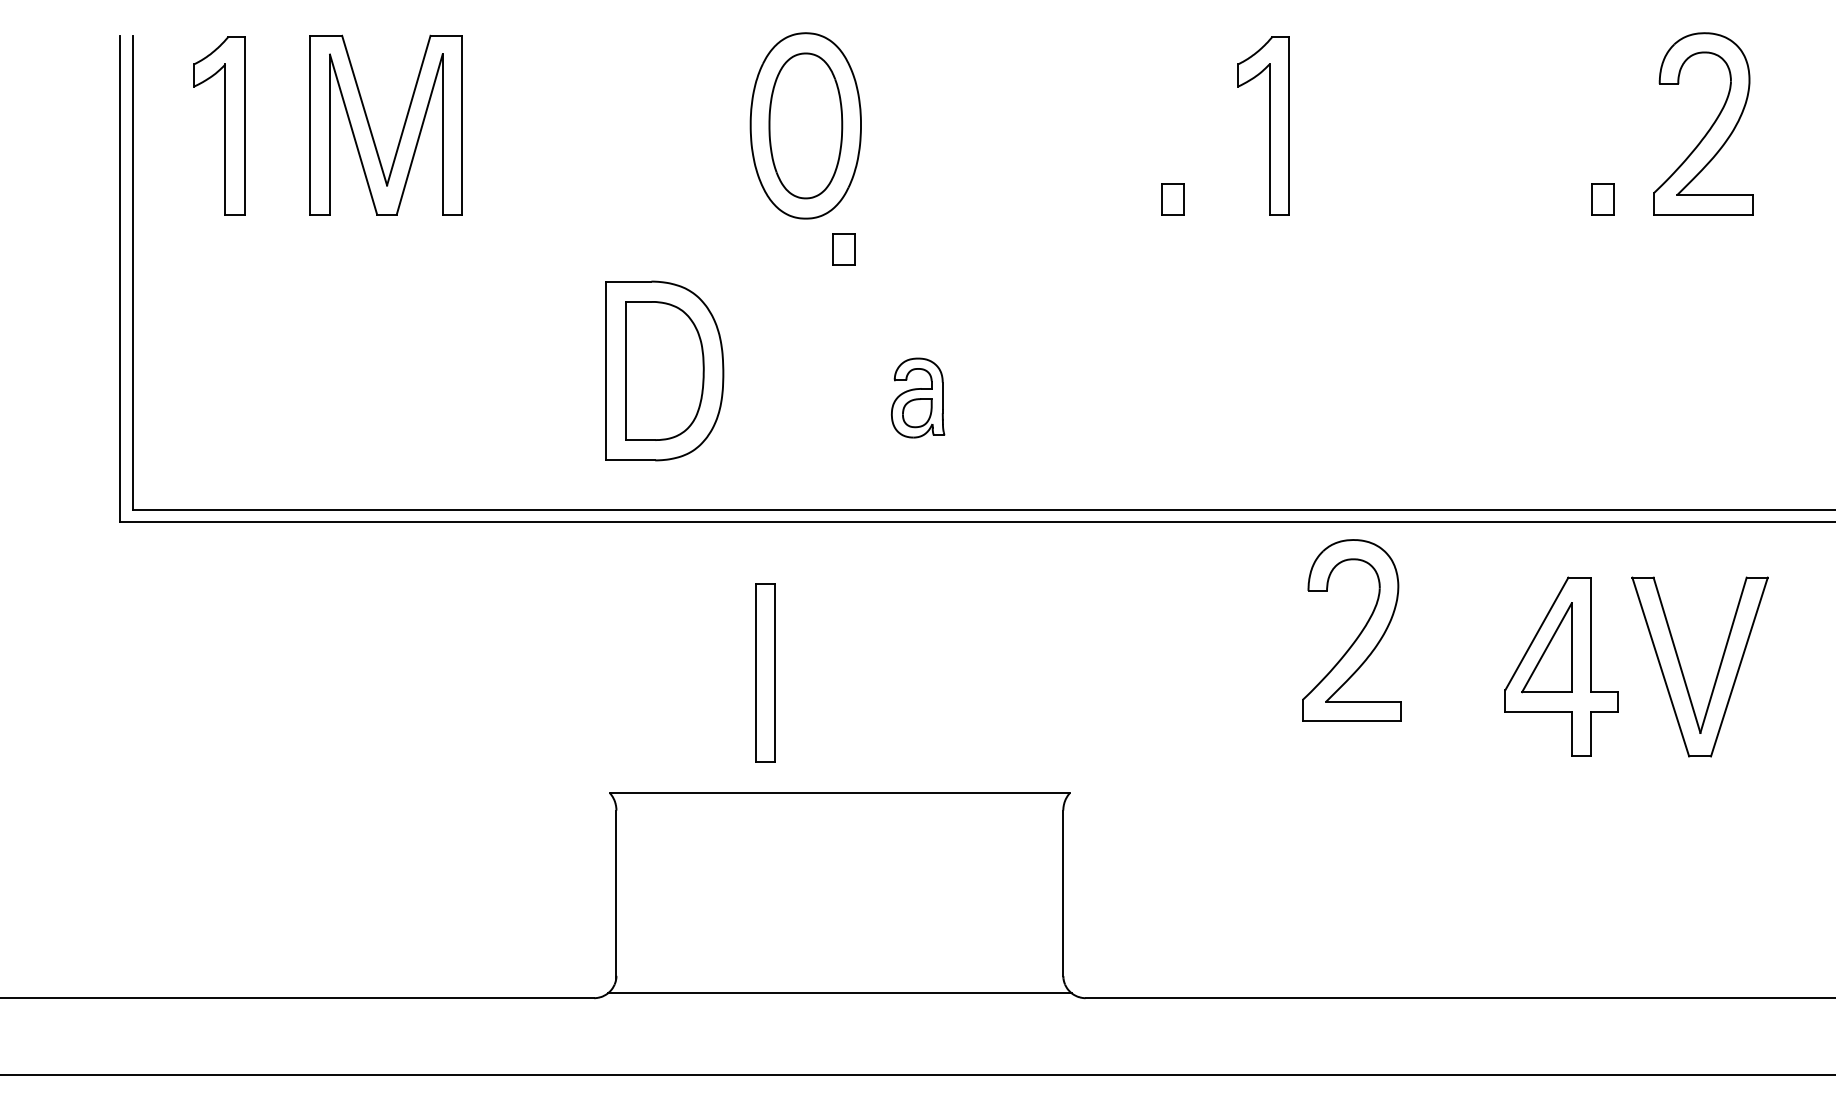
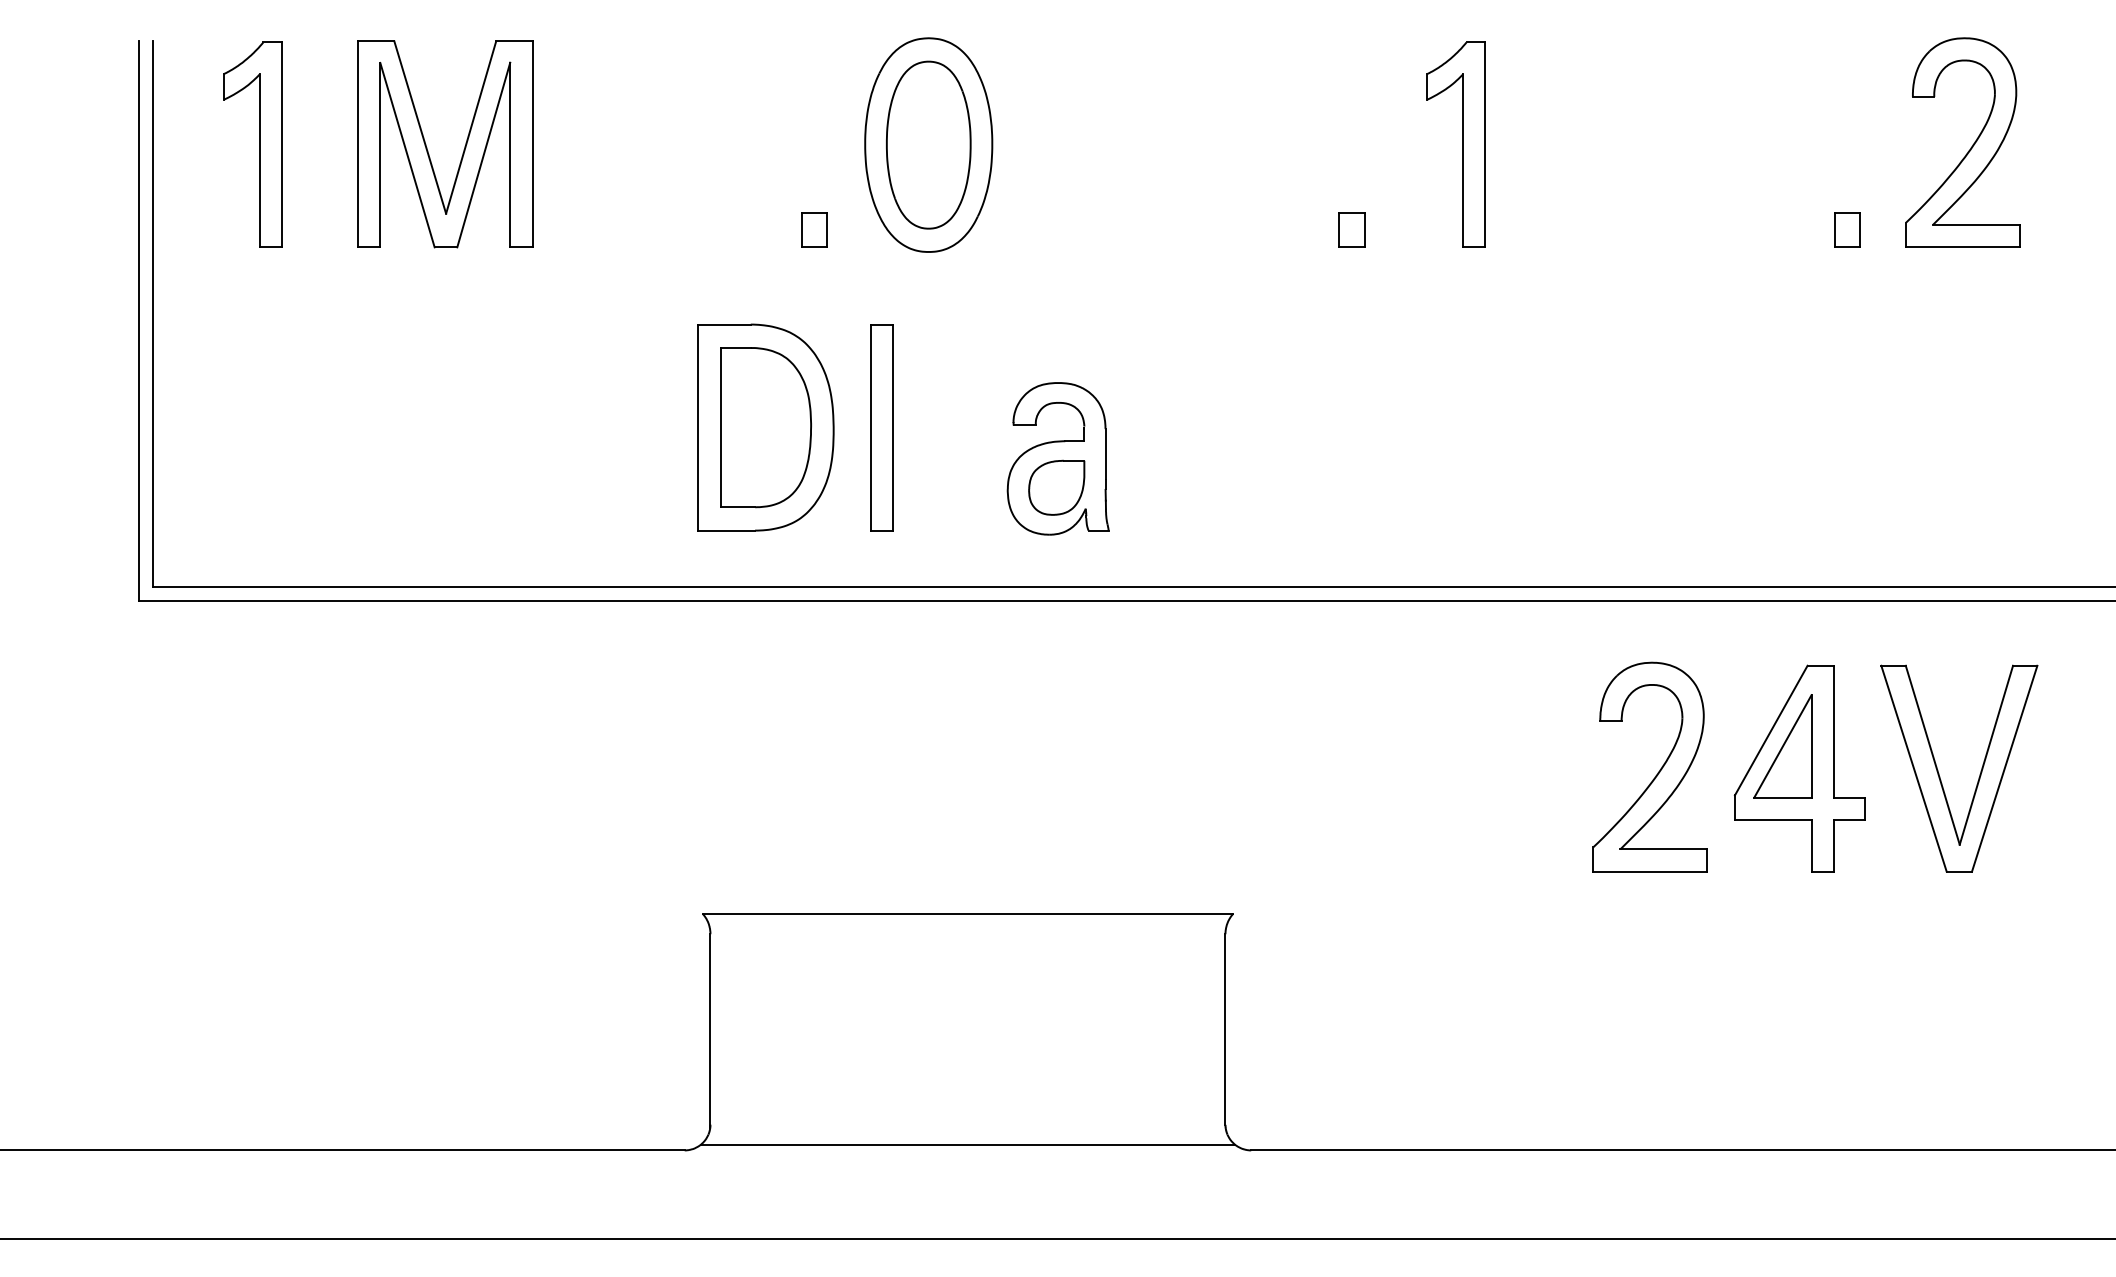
part: (843, 249) -> (814, 229), moved
part: (917, 397) -> (1057, 458), size x1.67
part: (1358, 634) -> (1657, 771), moved
part: (765, 672) -> (882, 427), moved

